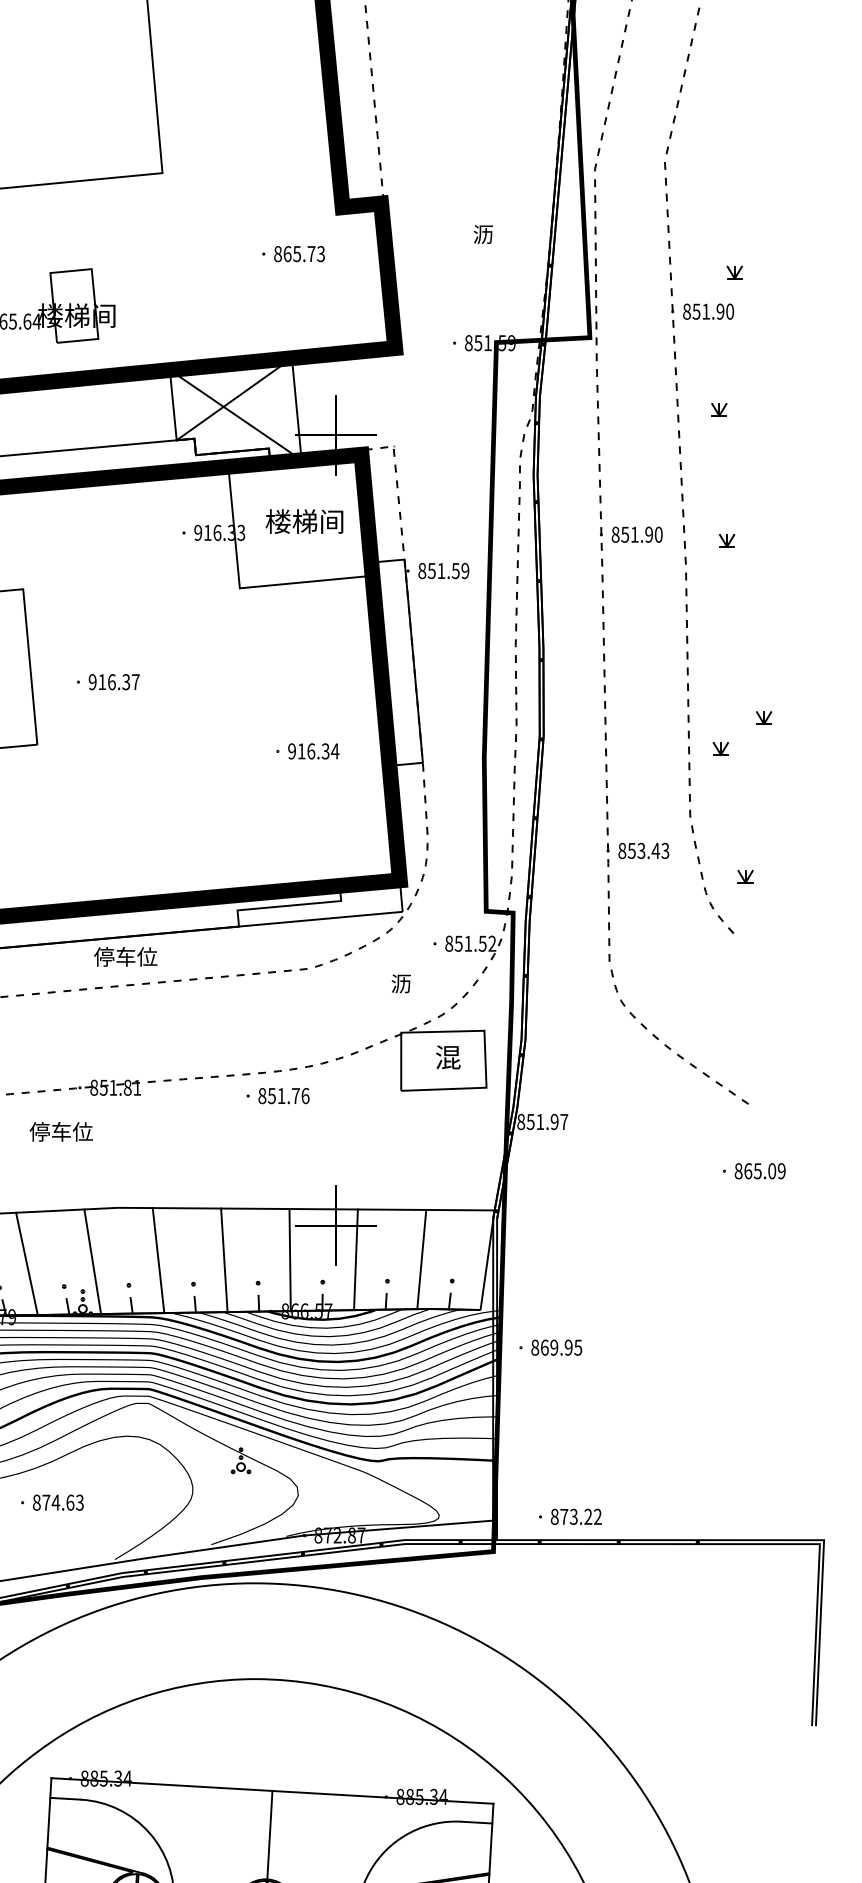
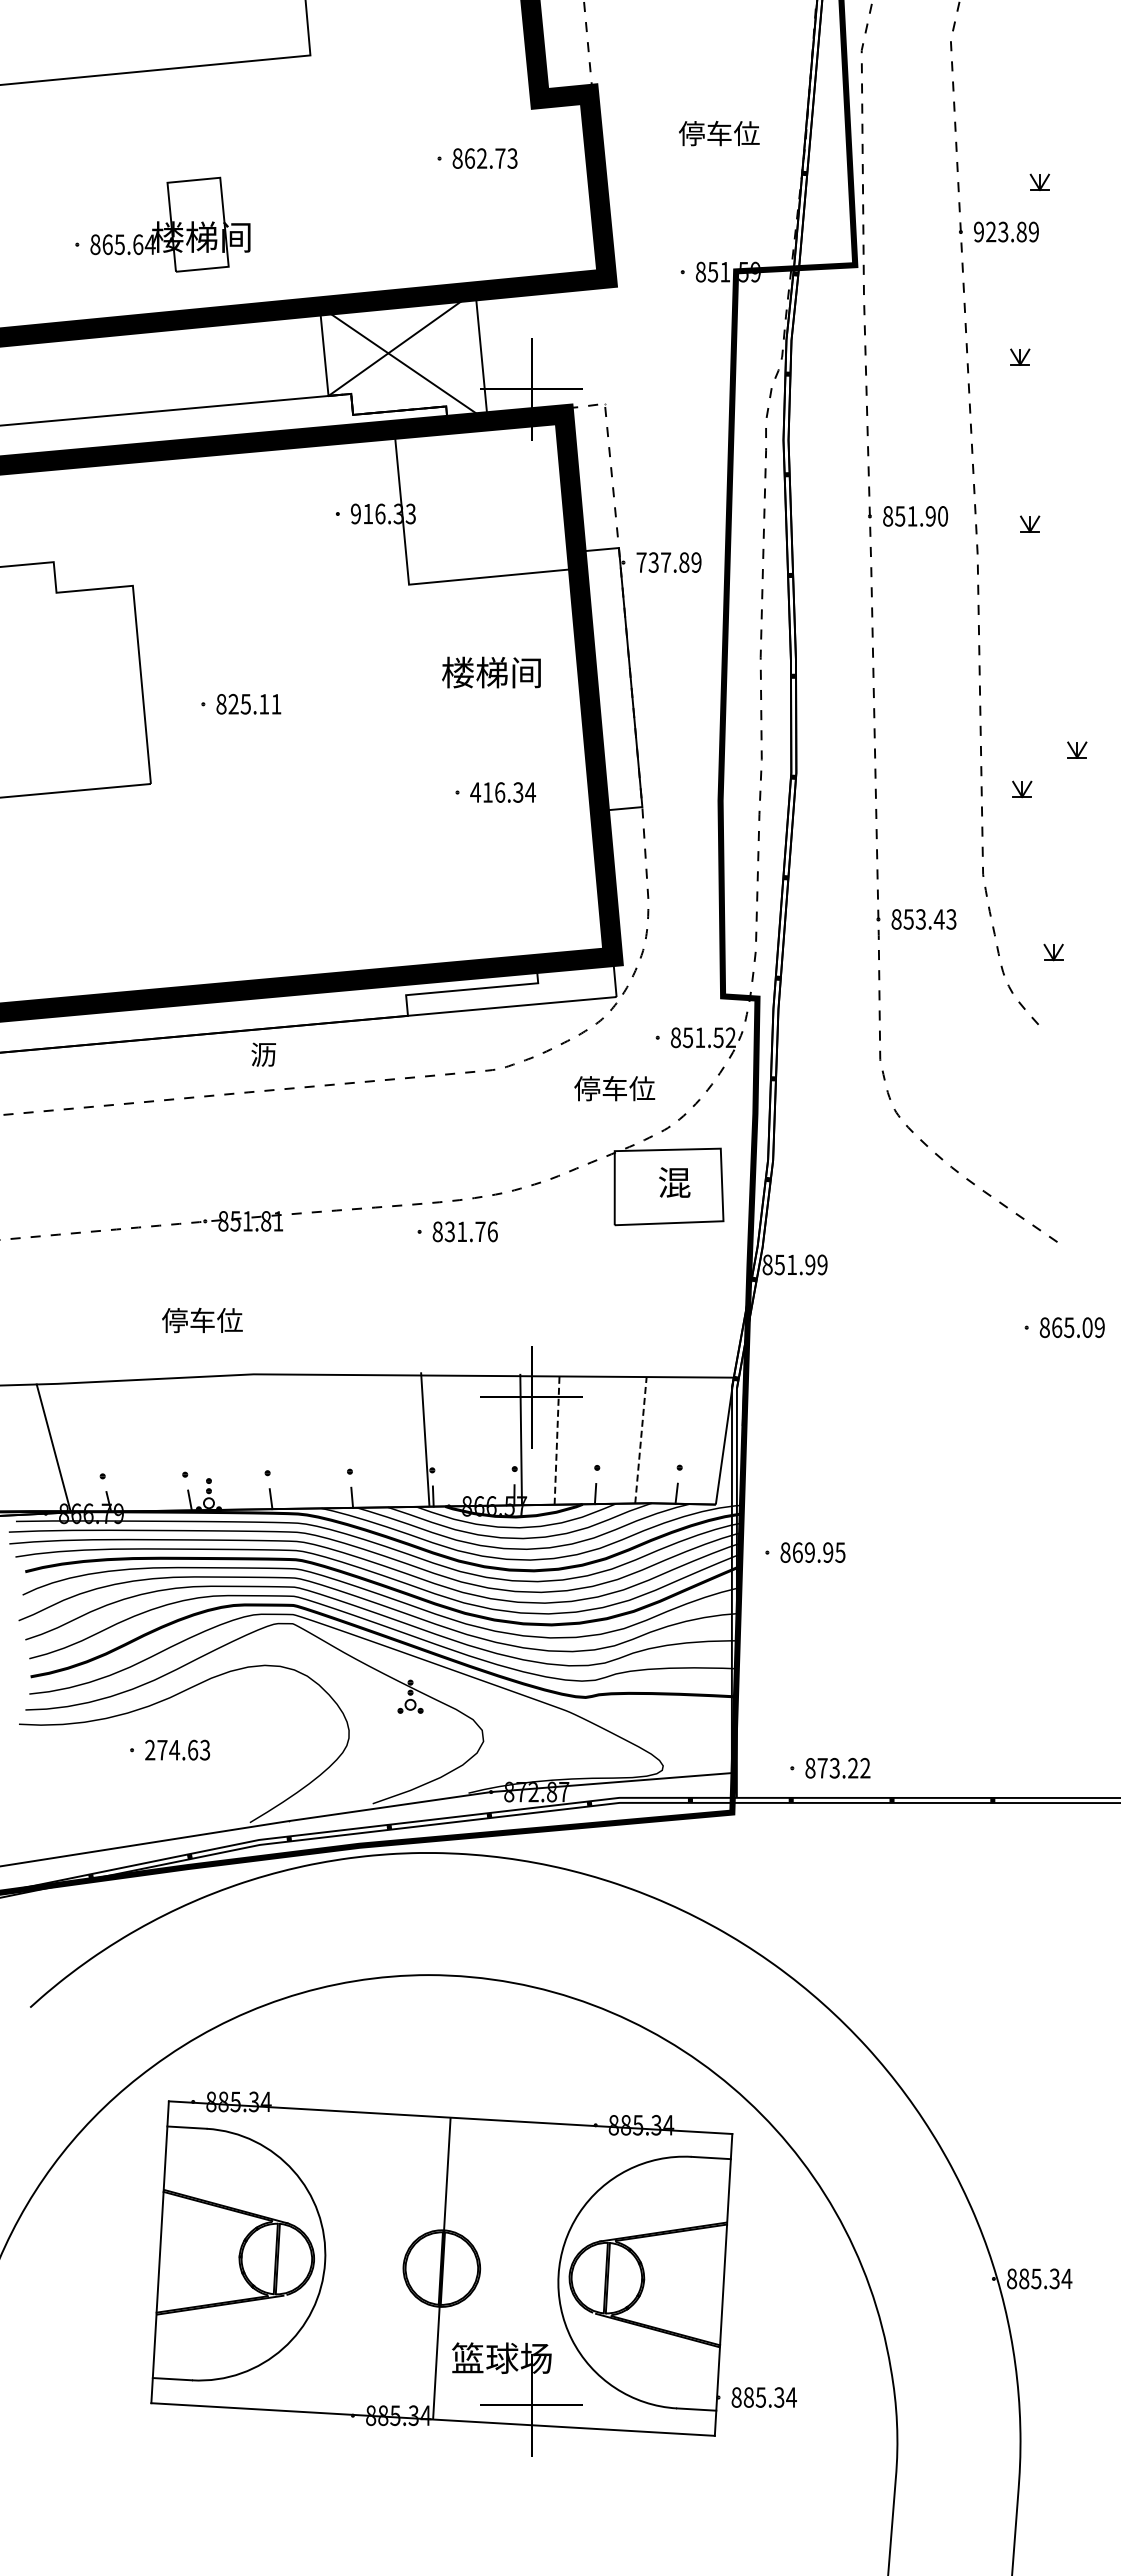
text: (483, 234) -> (719, 133), 沥 -> 停车位
text: (296, 254) -> (481, 158), 865.73 -> 862.73
text: (708, 311) -> (1006, 231), 851.90 -> 923.89
text: (304, 521) -> (491, 672), moved
text: (438, 570) -> (662, 562), 851.59 -> 737.89
text: (113, 681) -> (248, 703), 916.37 -> 825.11
text: (291, 751) -> (475, 792), 916.34 -> 416.34
text: (125, 956) -> (263, 1054), 停车位 -> 沥
text: (401, 983) -> (614, 1088), 沥 -> 停车位
text: (271, 1095) -> (449, 1231), 851.76 -> 831.76
text: (564, 1121) -> (822, 1264), 851.97 -> 851.99
text: (61, 1131) -> (202, 1320), moved
line: (421, 1258) -> (640, 1439), solid -> dashed
line: (289, 1259) -> (520, 1439), moved
line: (356, 1259) -> (557, 1440), solid -> dashed
line: (158, 1260) -> (305, 1441), removed
line: (224, 1260) -> (425, 1439), moved
line: (92, 1261) -> (221, 1442), removed
line: (26, 1263) -> (137, 1445), removed
text: (37, 1502) -> (150, 1749), 874.63 -> 274.63

